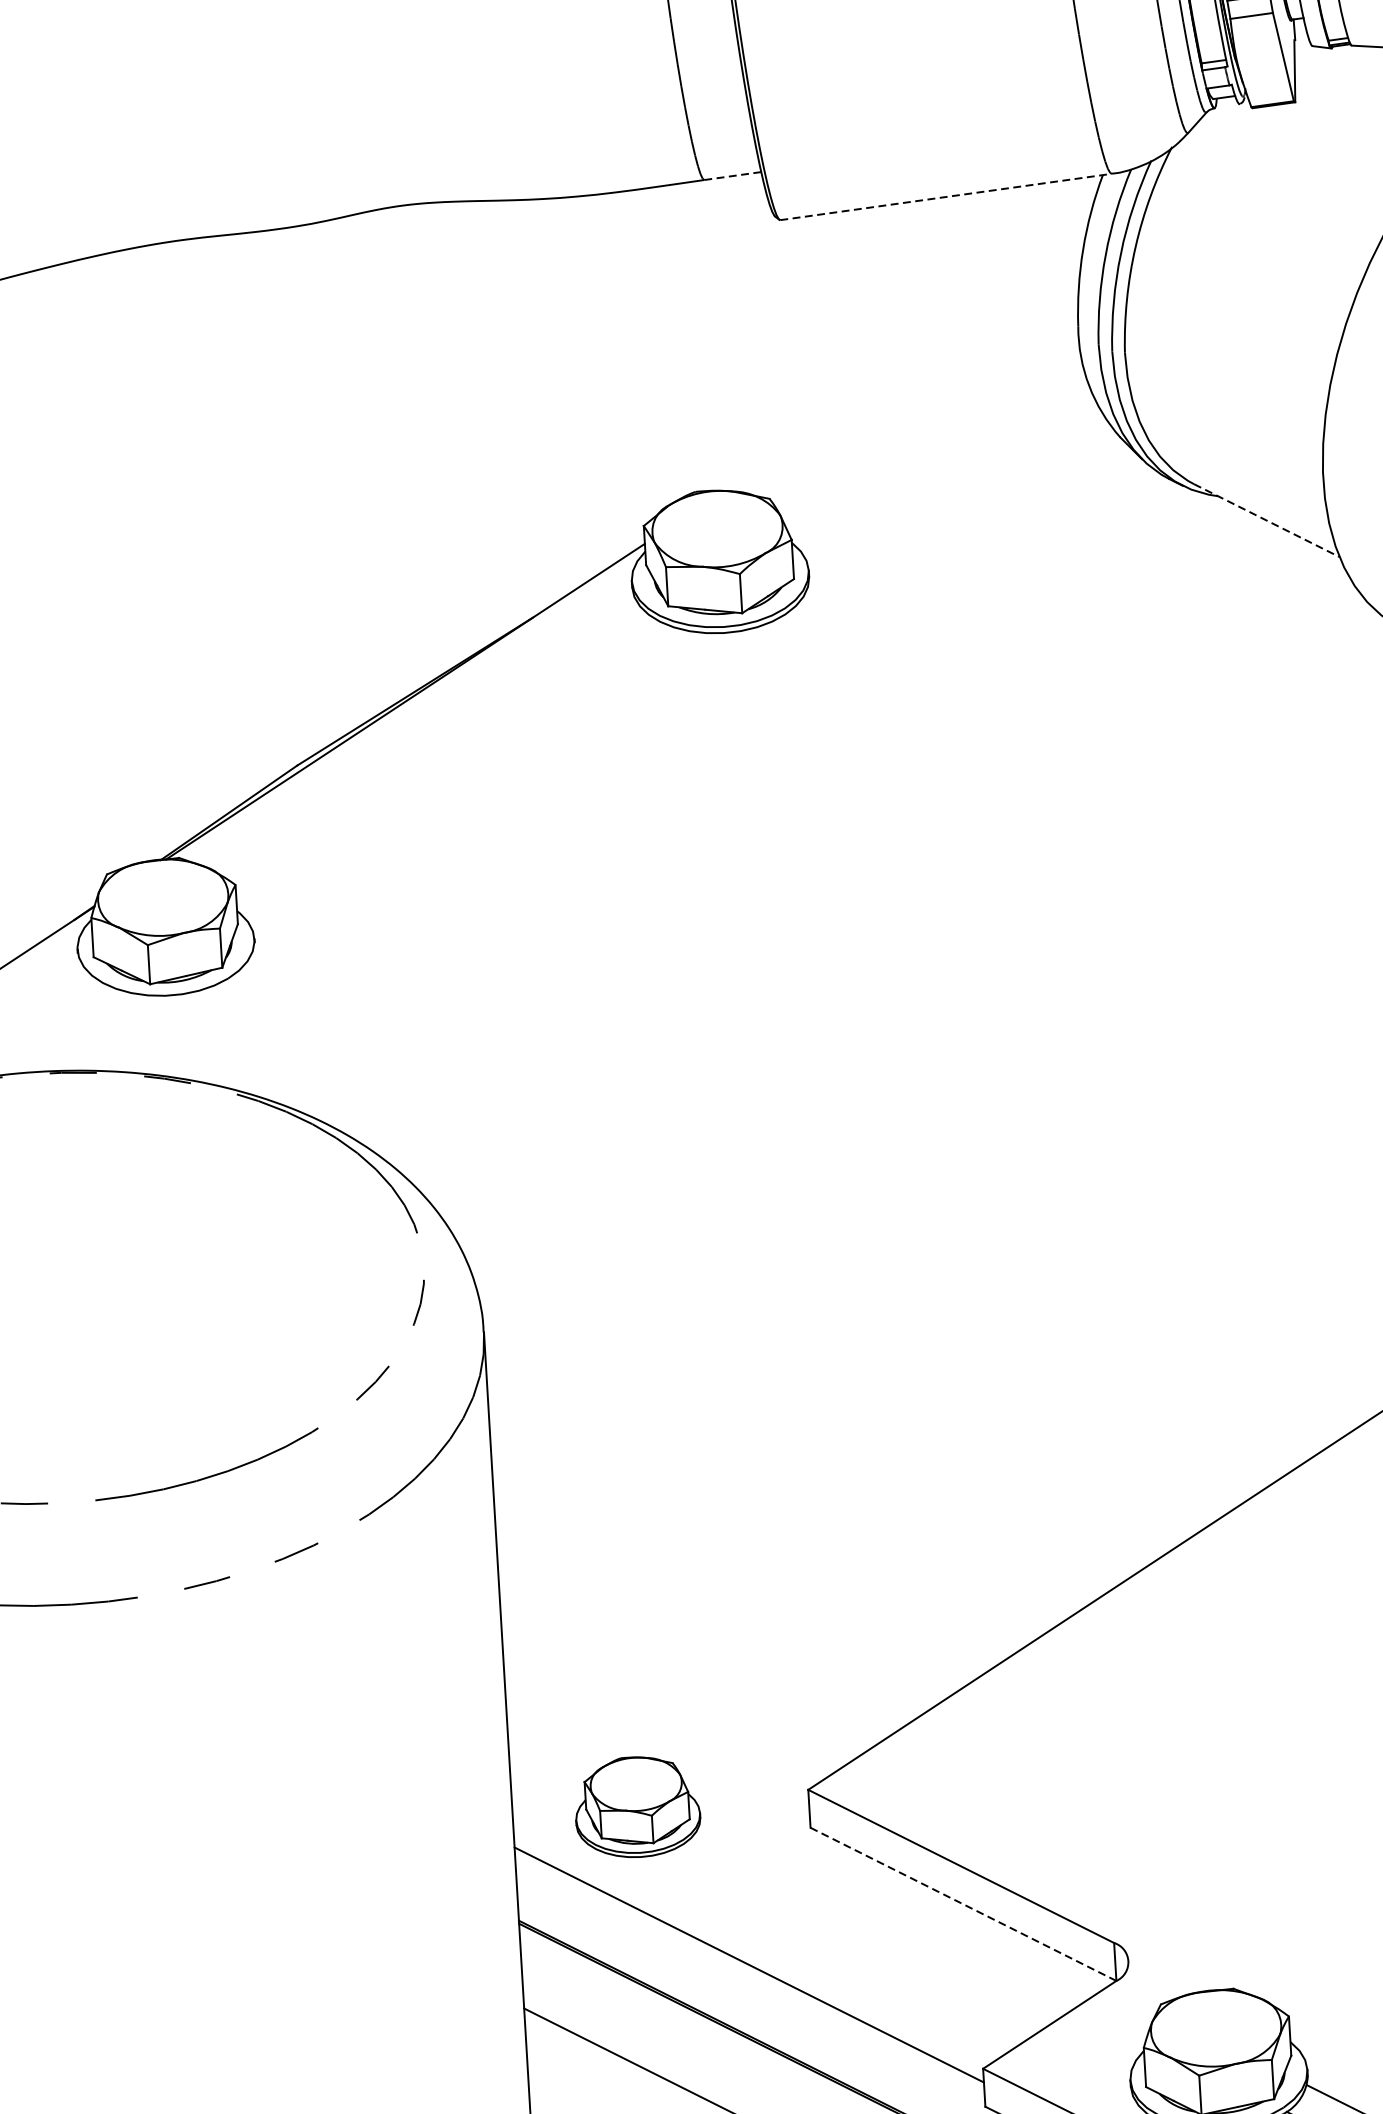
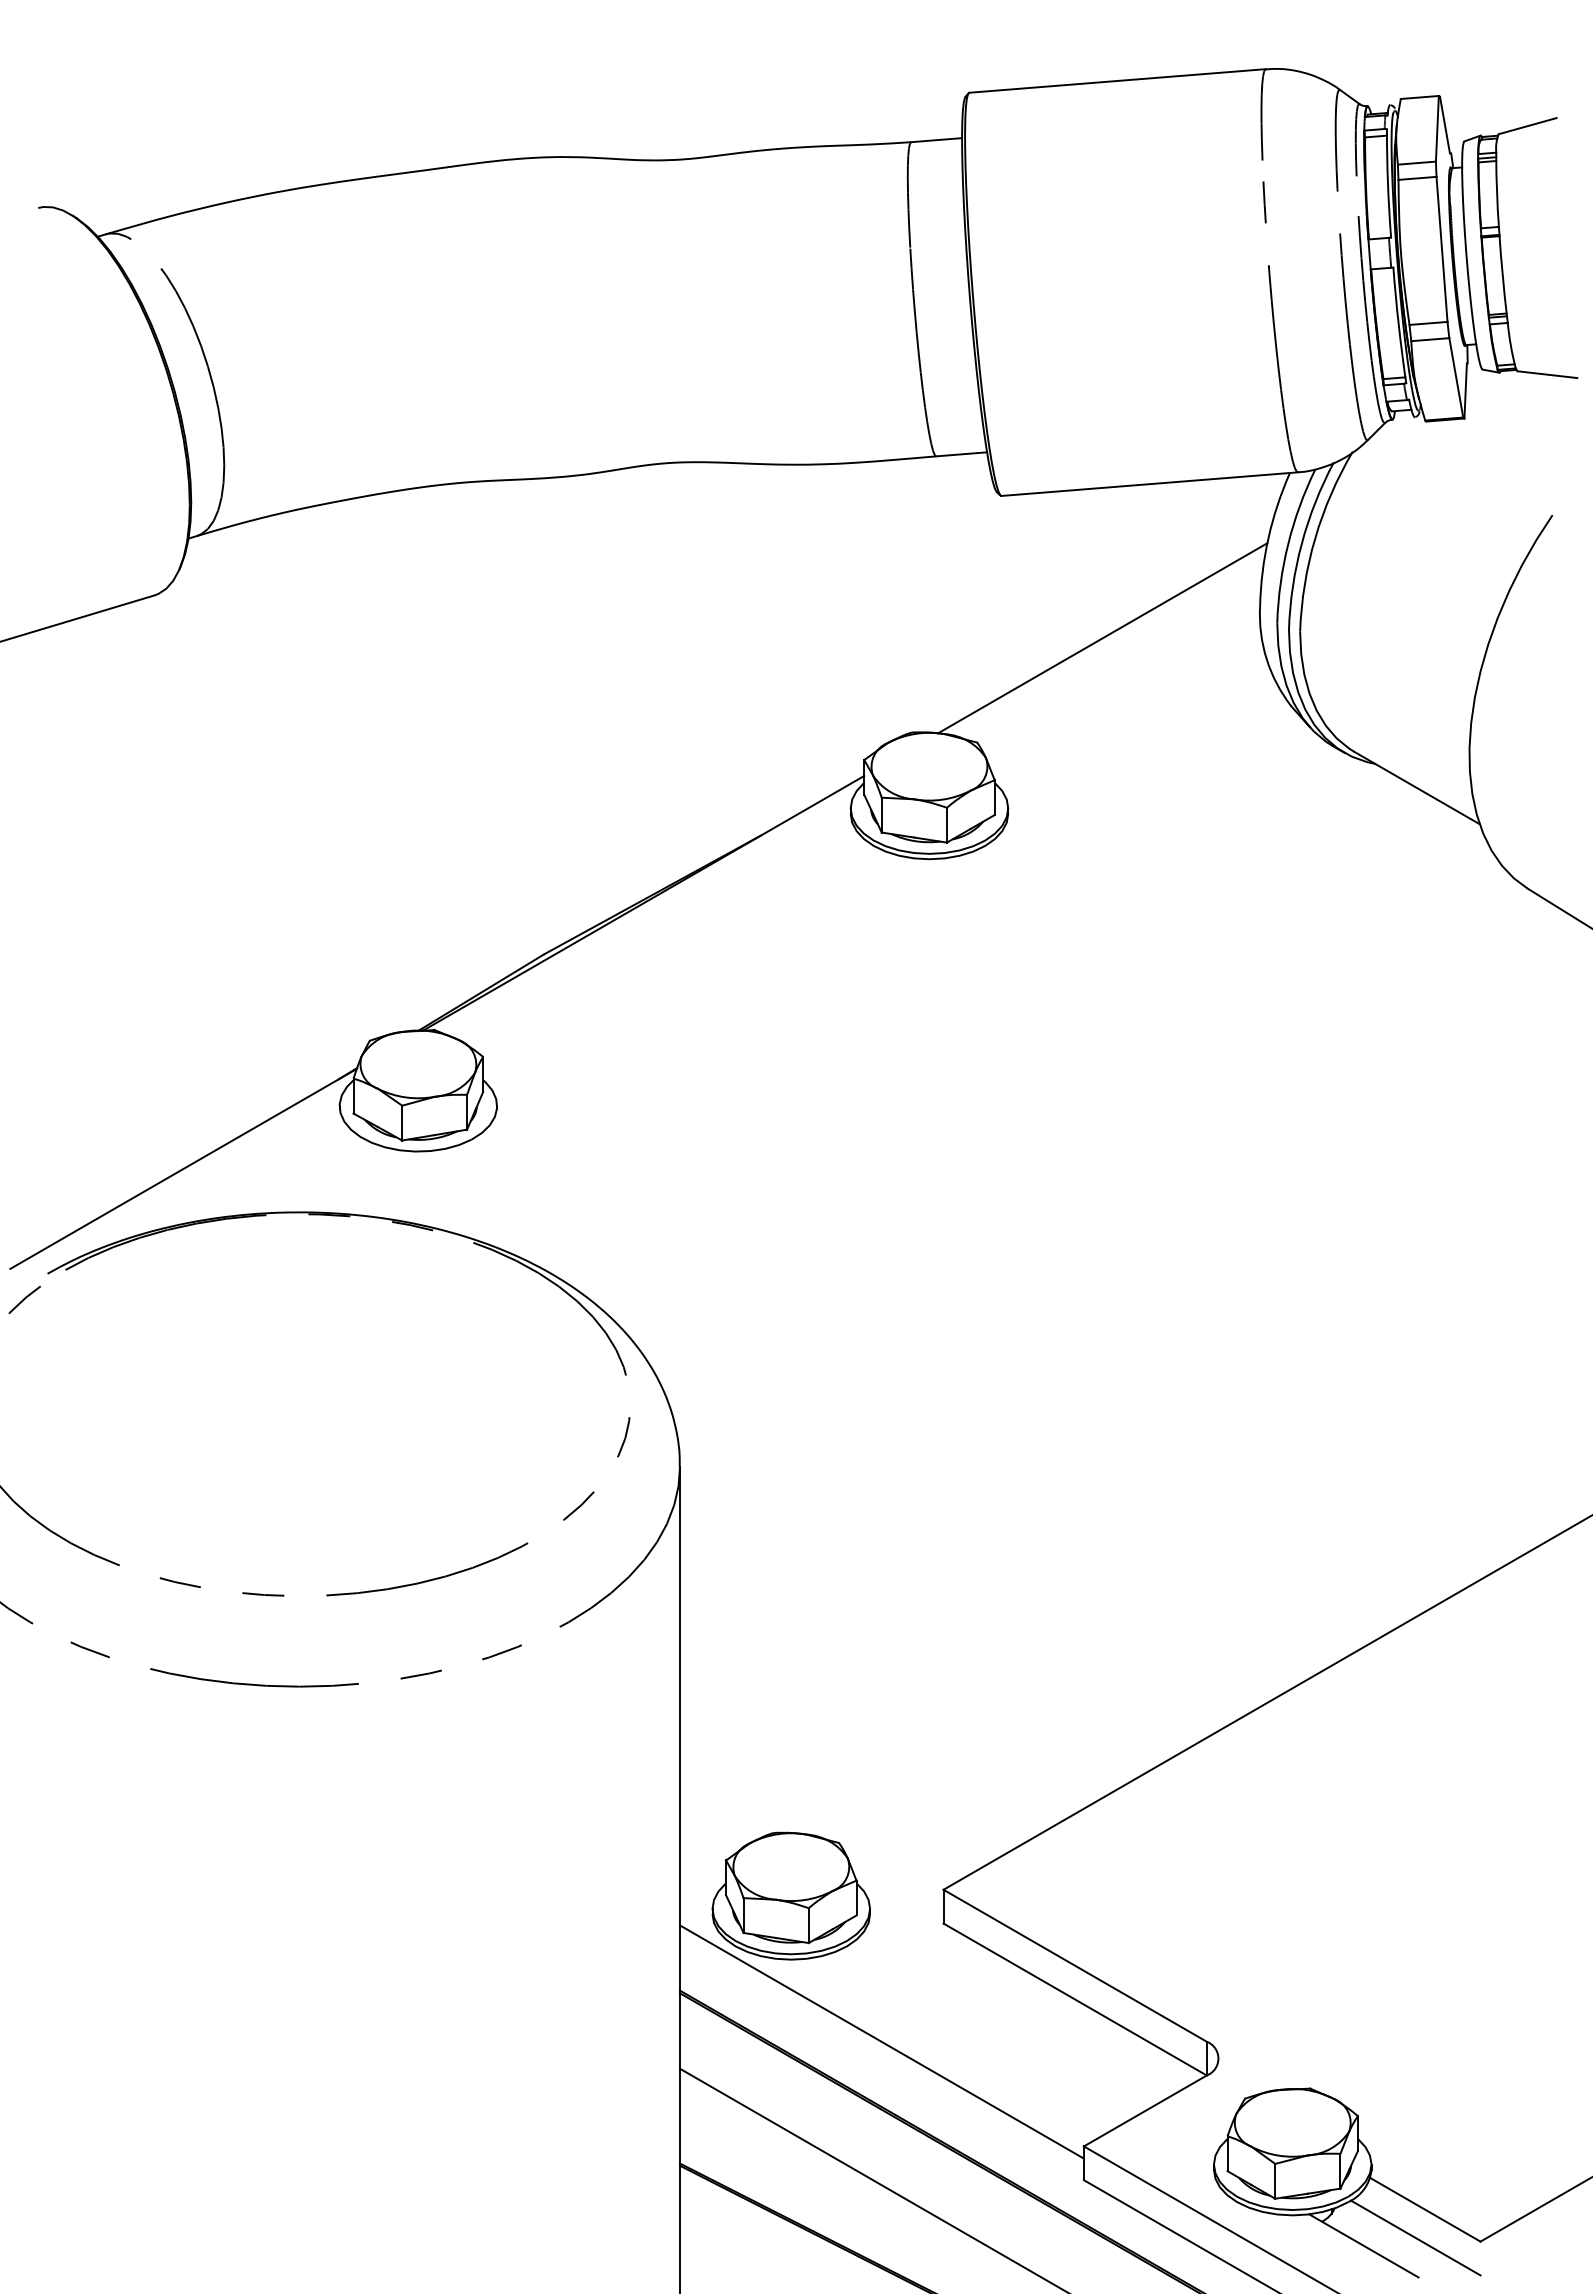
line: (732, 176) -> (961, 454), dashed -> solid
line: (945, 197) -> (1149, 484), dashed -> solid
line: (903, 373) -> (1102, 638), added
line: (1267, 521) -> (1417, 788), dashed -> solid
part: (636, 1806) -> (790, 1895), size x1.43
line: (963, 1904) -> (1075, 1999), dashed -> solid

